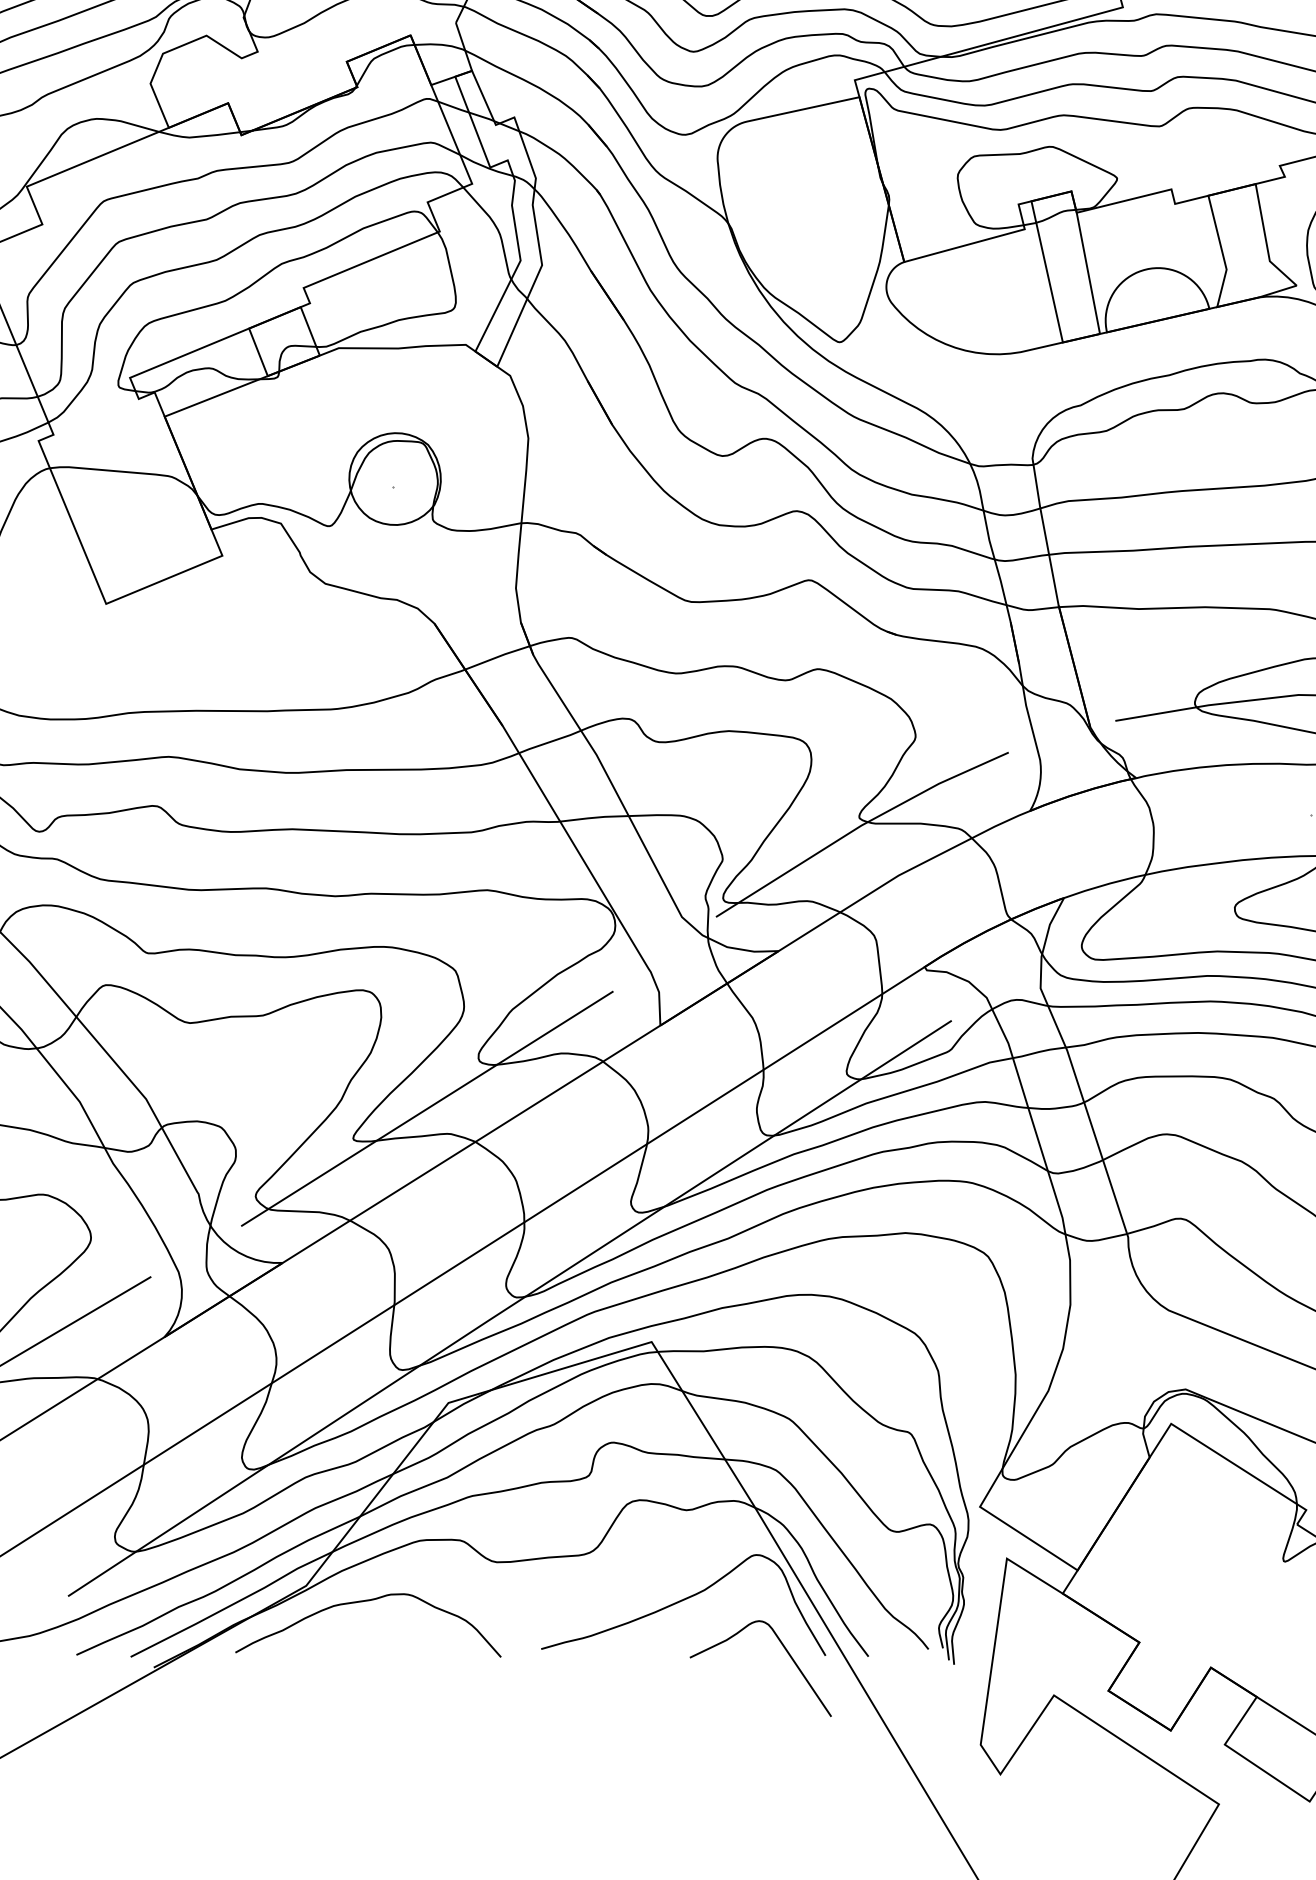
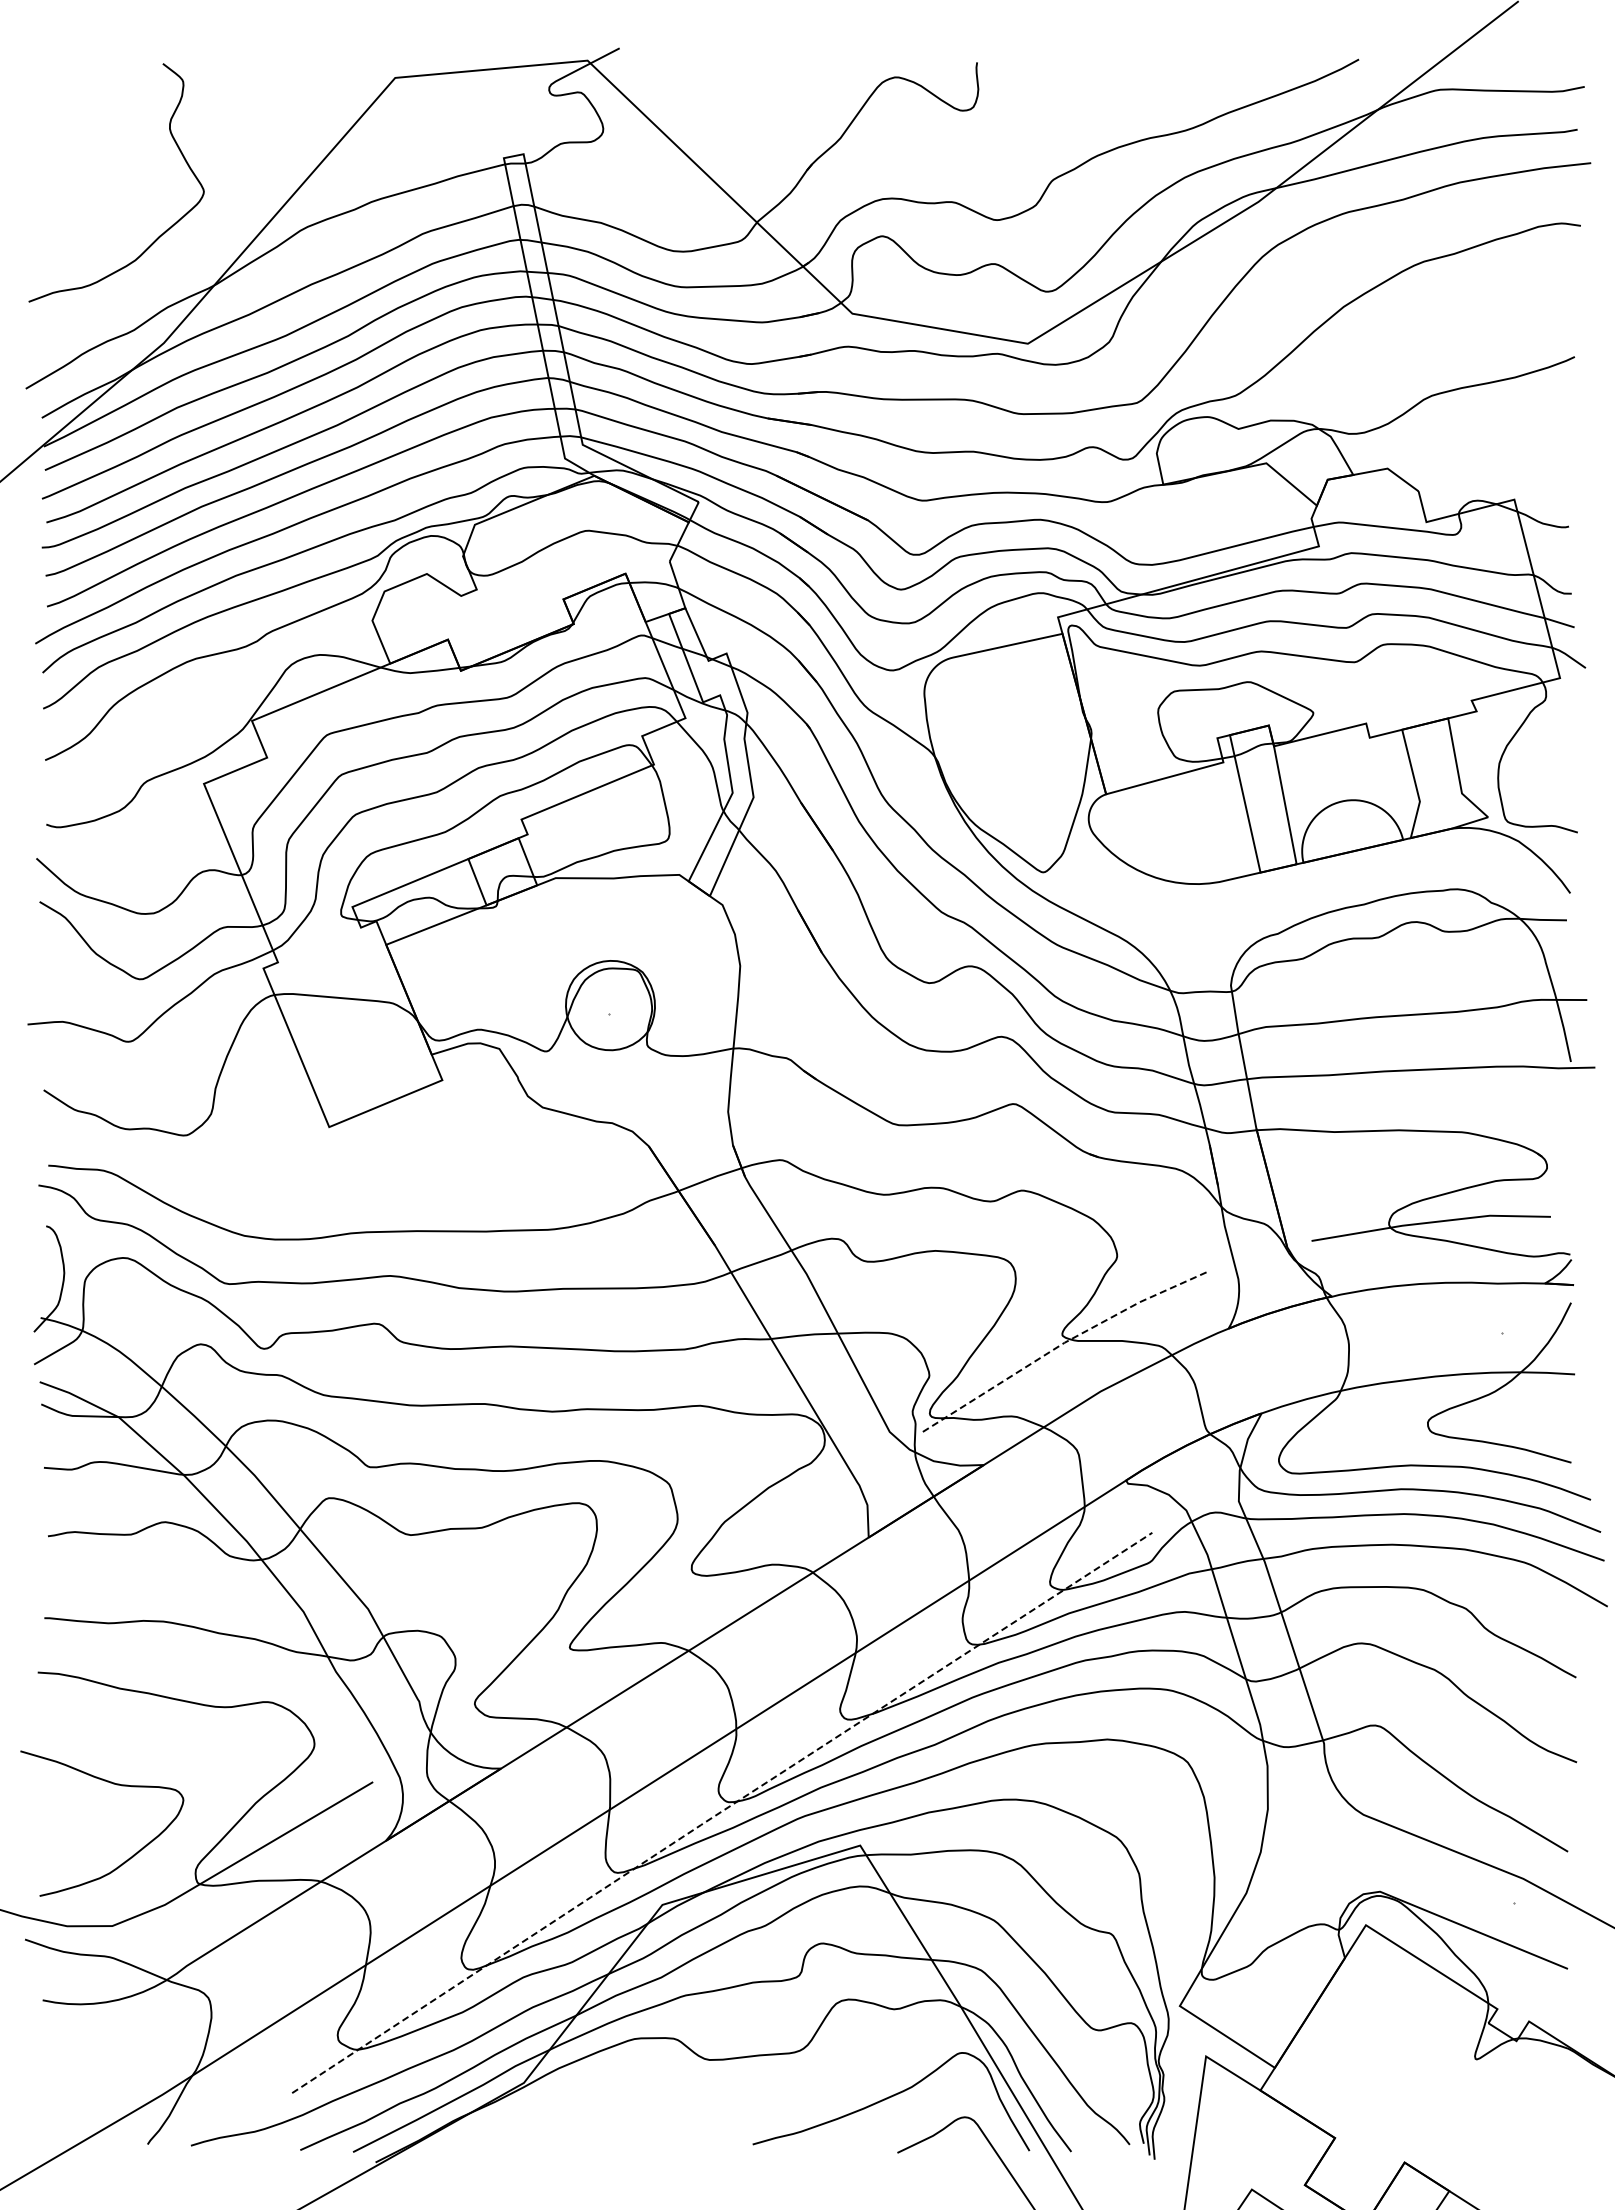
line: (859, 826) -> (1062, 1343), solid -> dashed
line: (426, 1108) -> (641, 1618), removed
line: (509, 1308) -> (721, 1812), solid -> dashed
curve: (367, 1601) -> (583, 2098), removed

